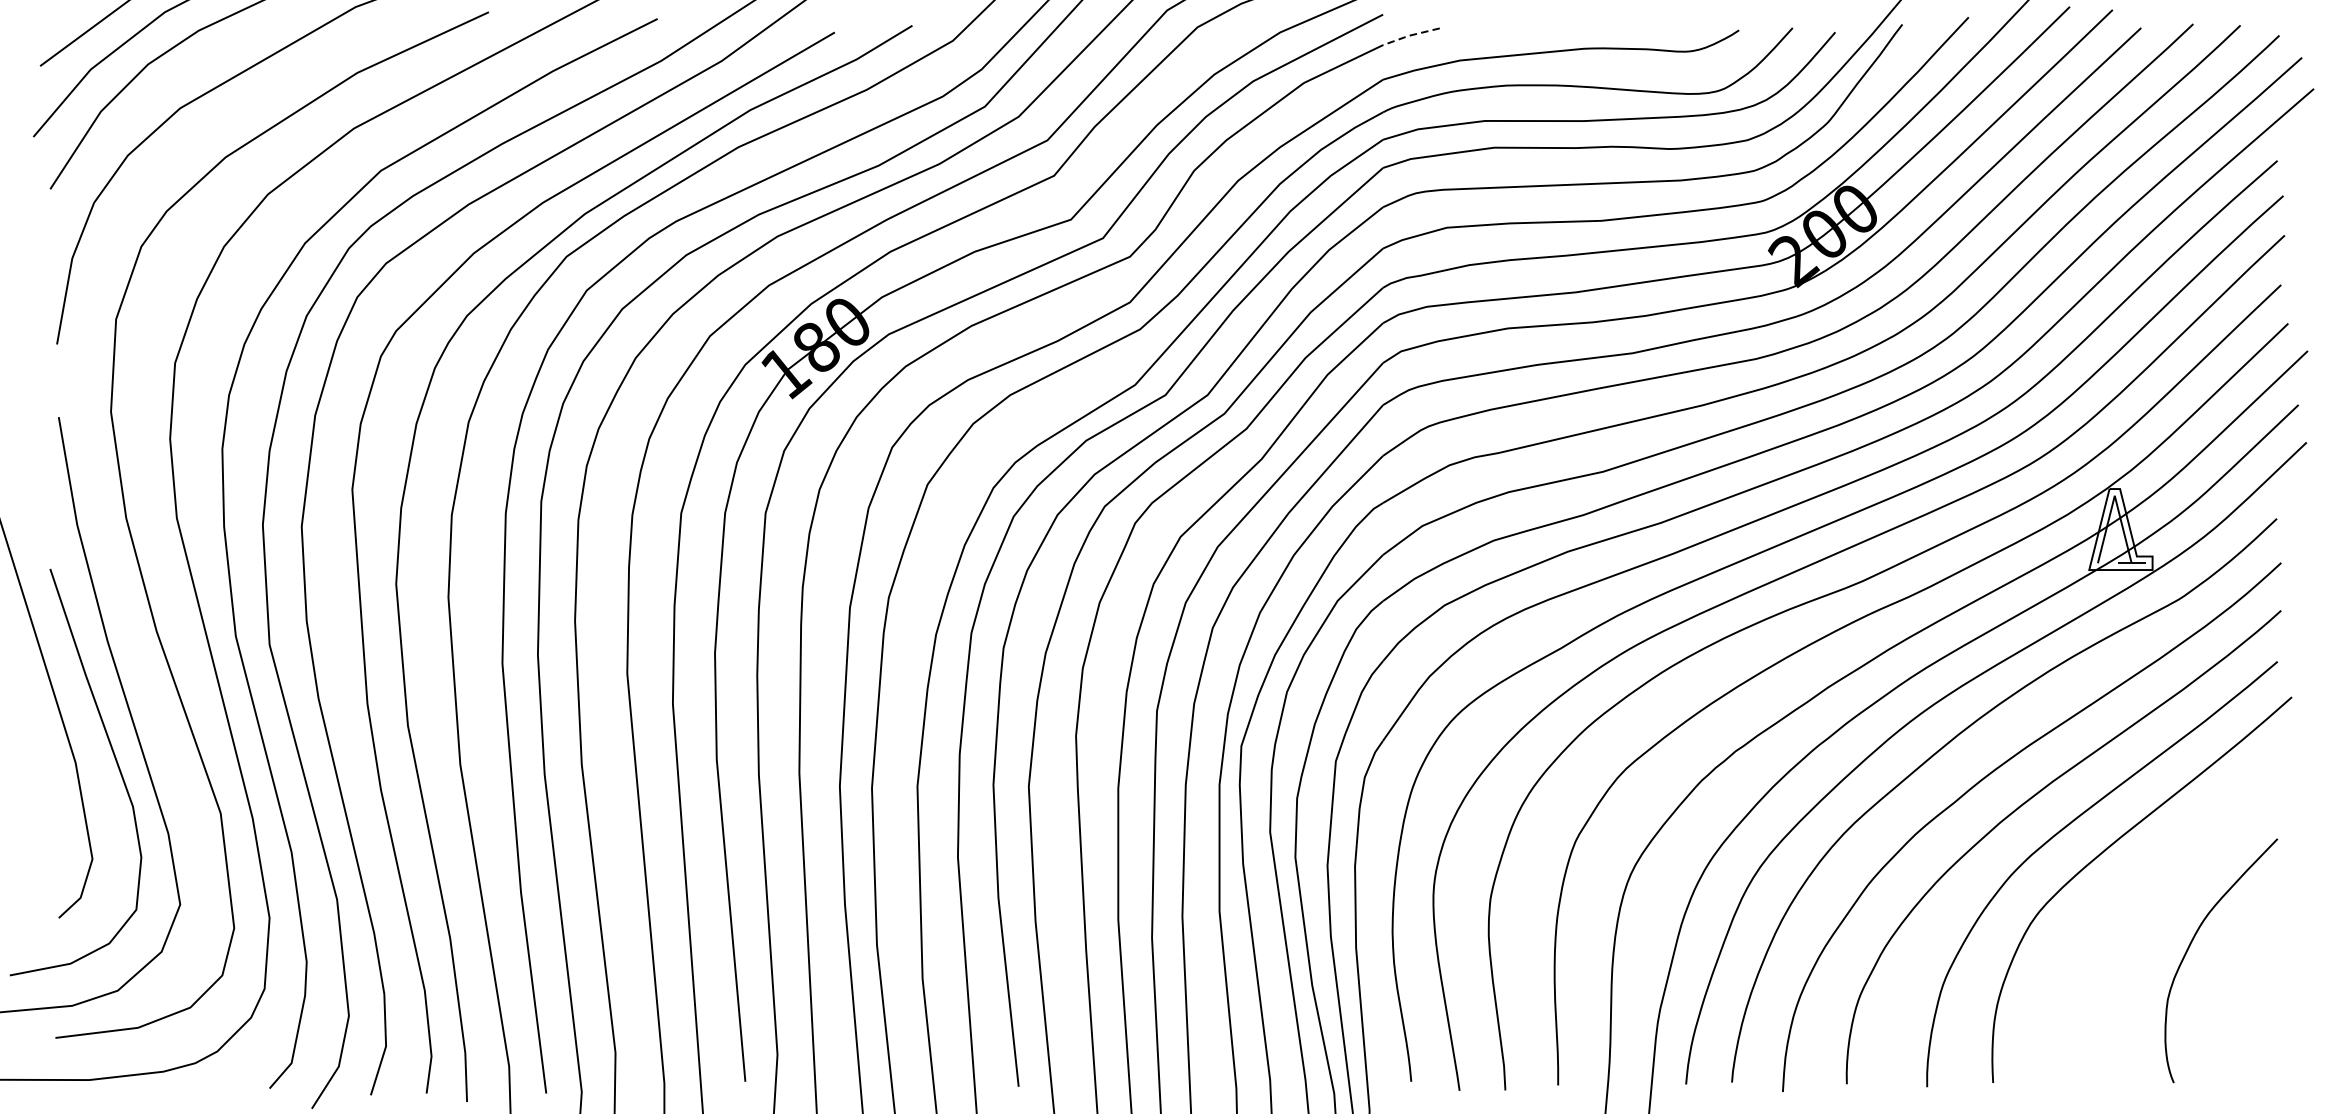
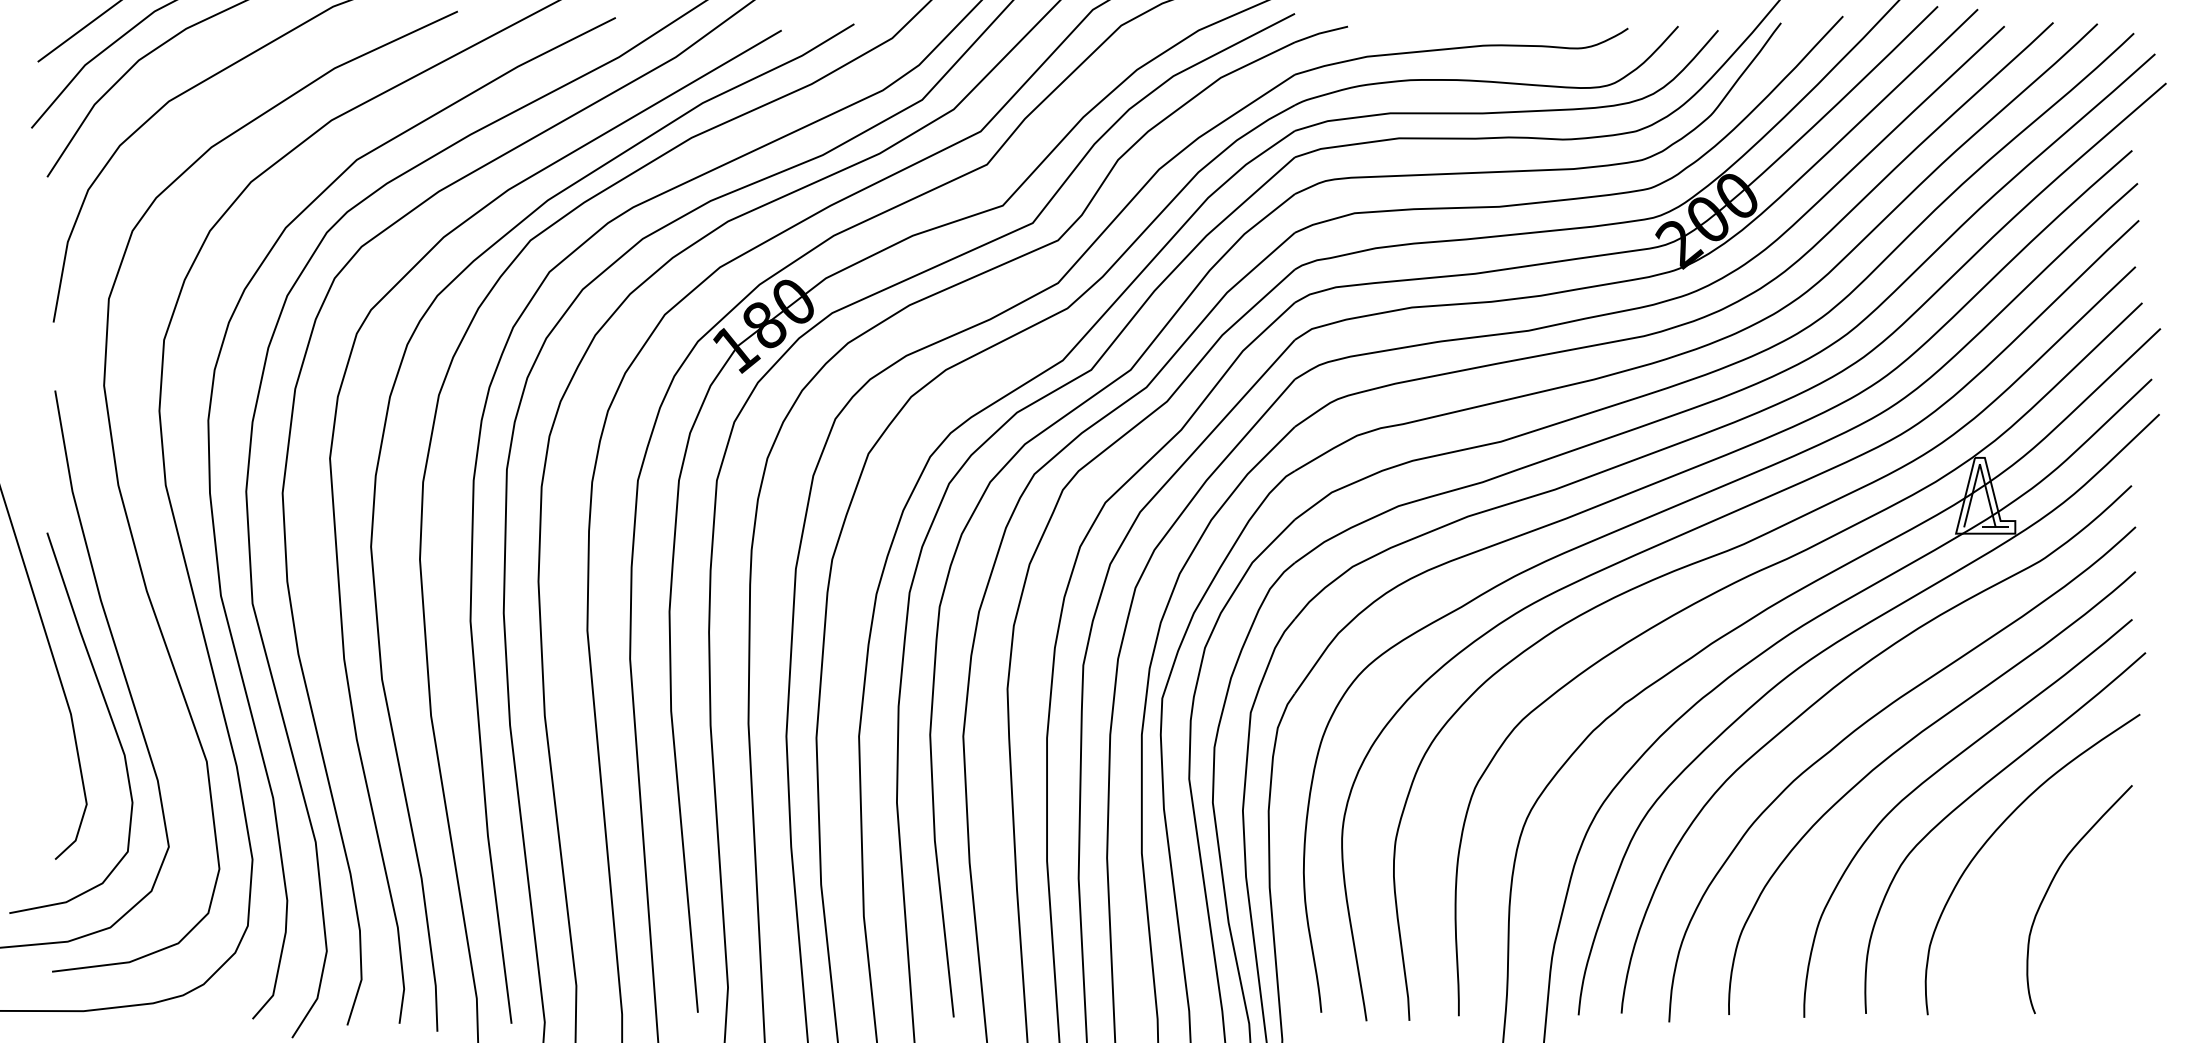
line: (1410, 35) -> (1320, 33), dashed -> solid
curve: (2134, 886) -> (1998, 829), added

